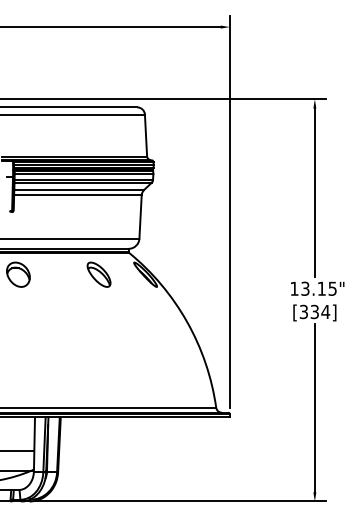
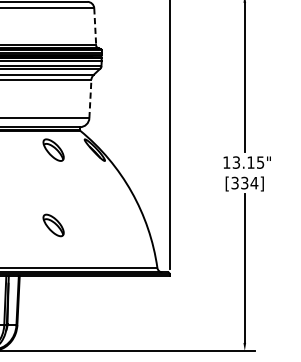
line: (146, 136) -> (95, 27), solid -> dashed
line: (140, 216) -> (90, 98), solid -> dashed
part: (98, 359) -> (53, 225), added

